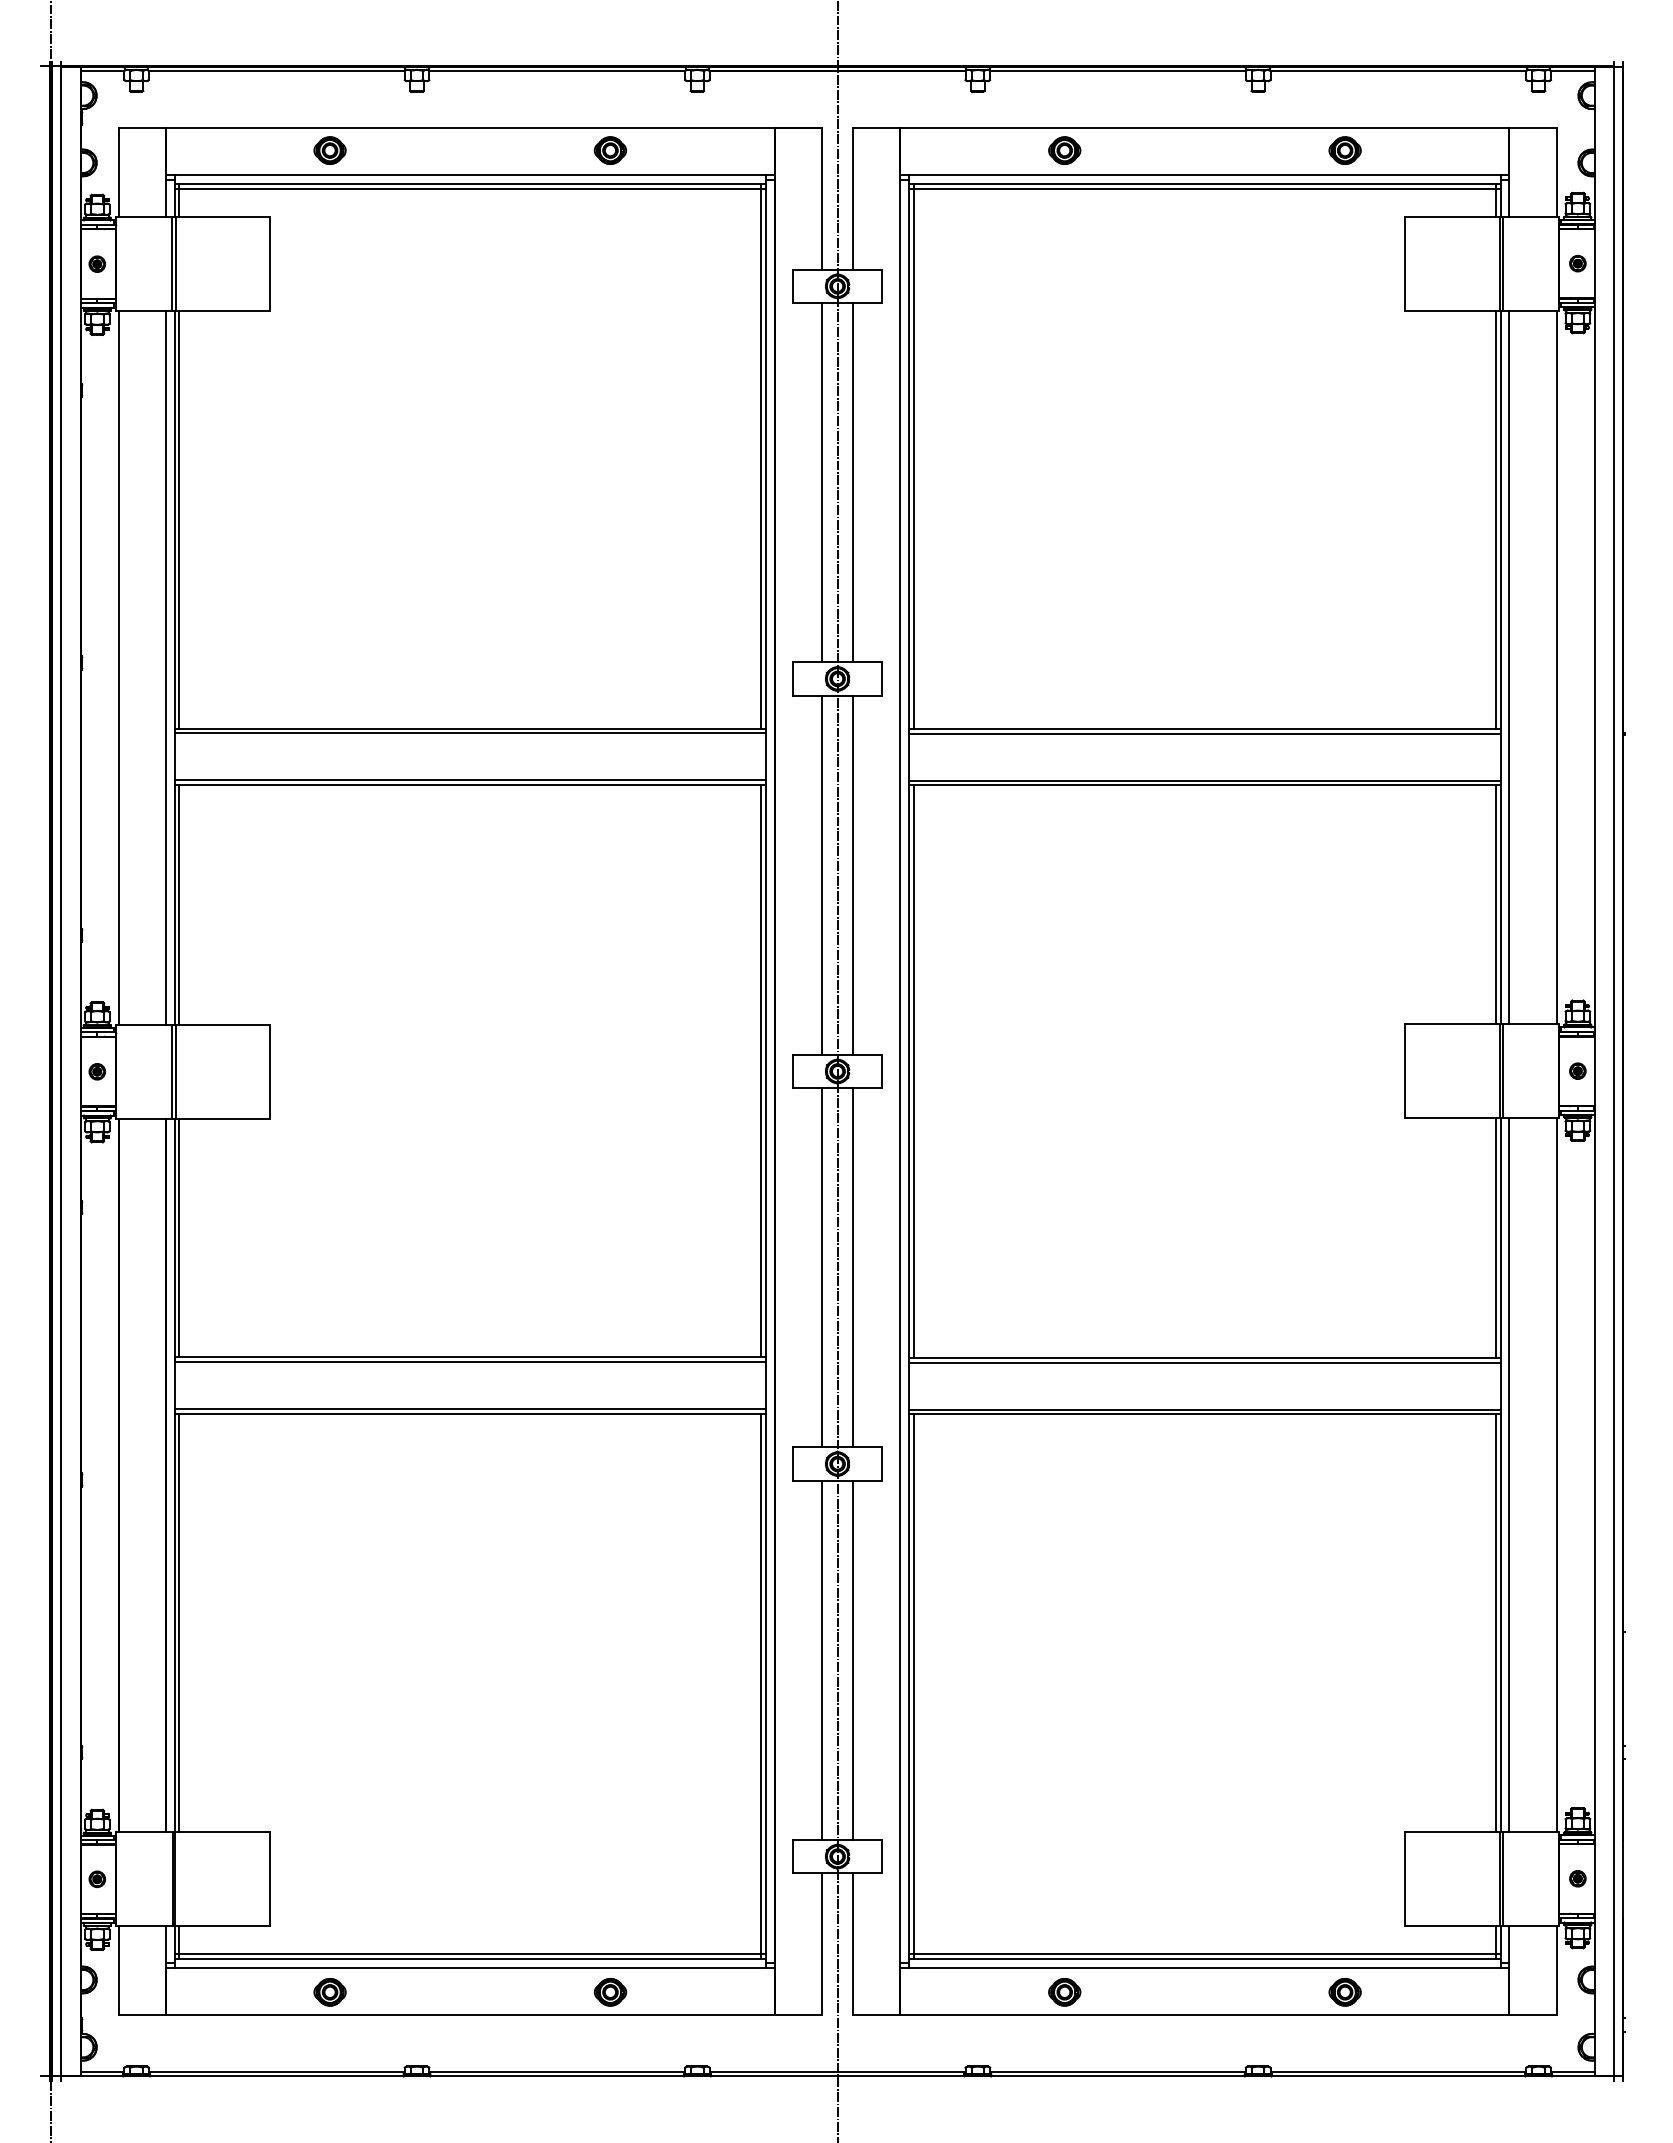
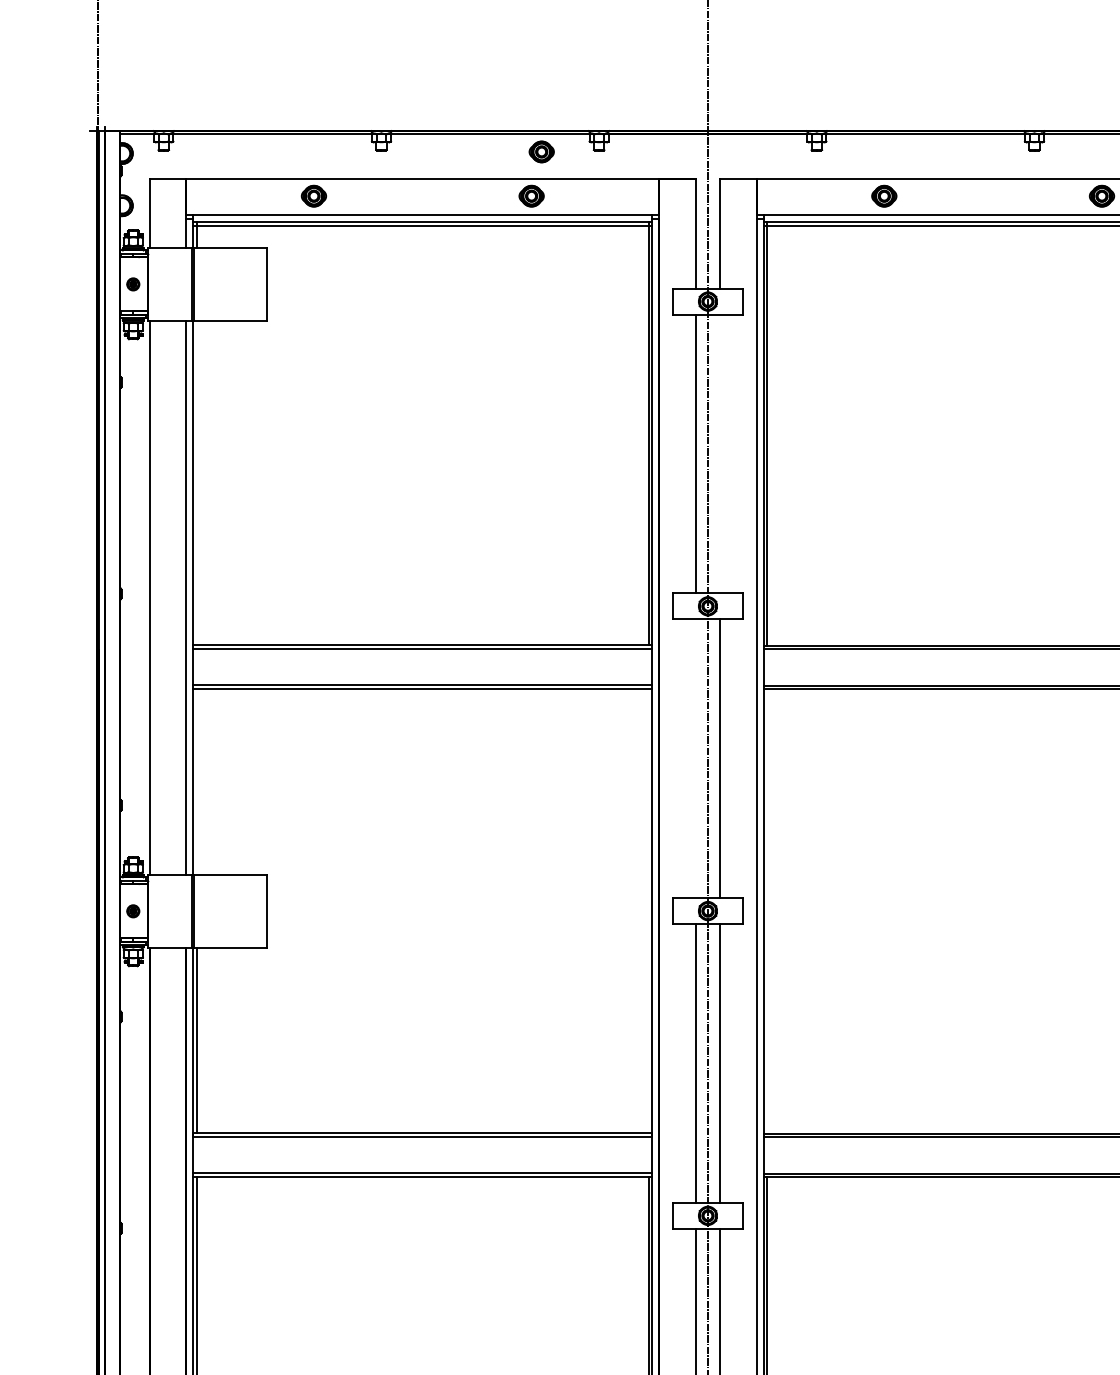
part: (623, 93) -> (541, 151), added
line: (853, 482) -> (720, 453), removed
line: (179, 519) -> (197, 482), removed
line: (821, 874) -> (695, 758), removed
line: (179, 904) -> (197, 781), removed
line: (761, 1070) -> (648, 910), removed
line: (913, 1071) -> (766, 911), removed

